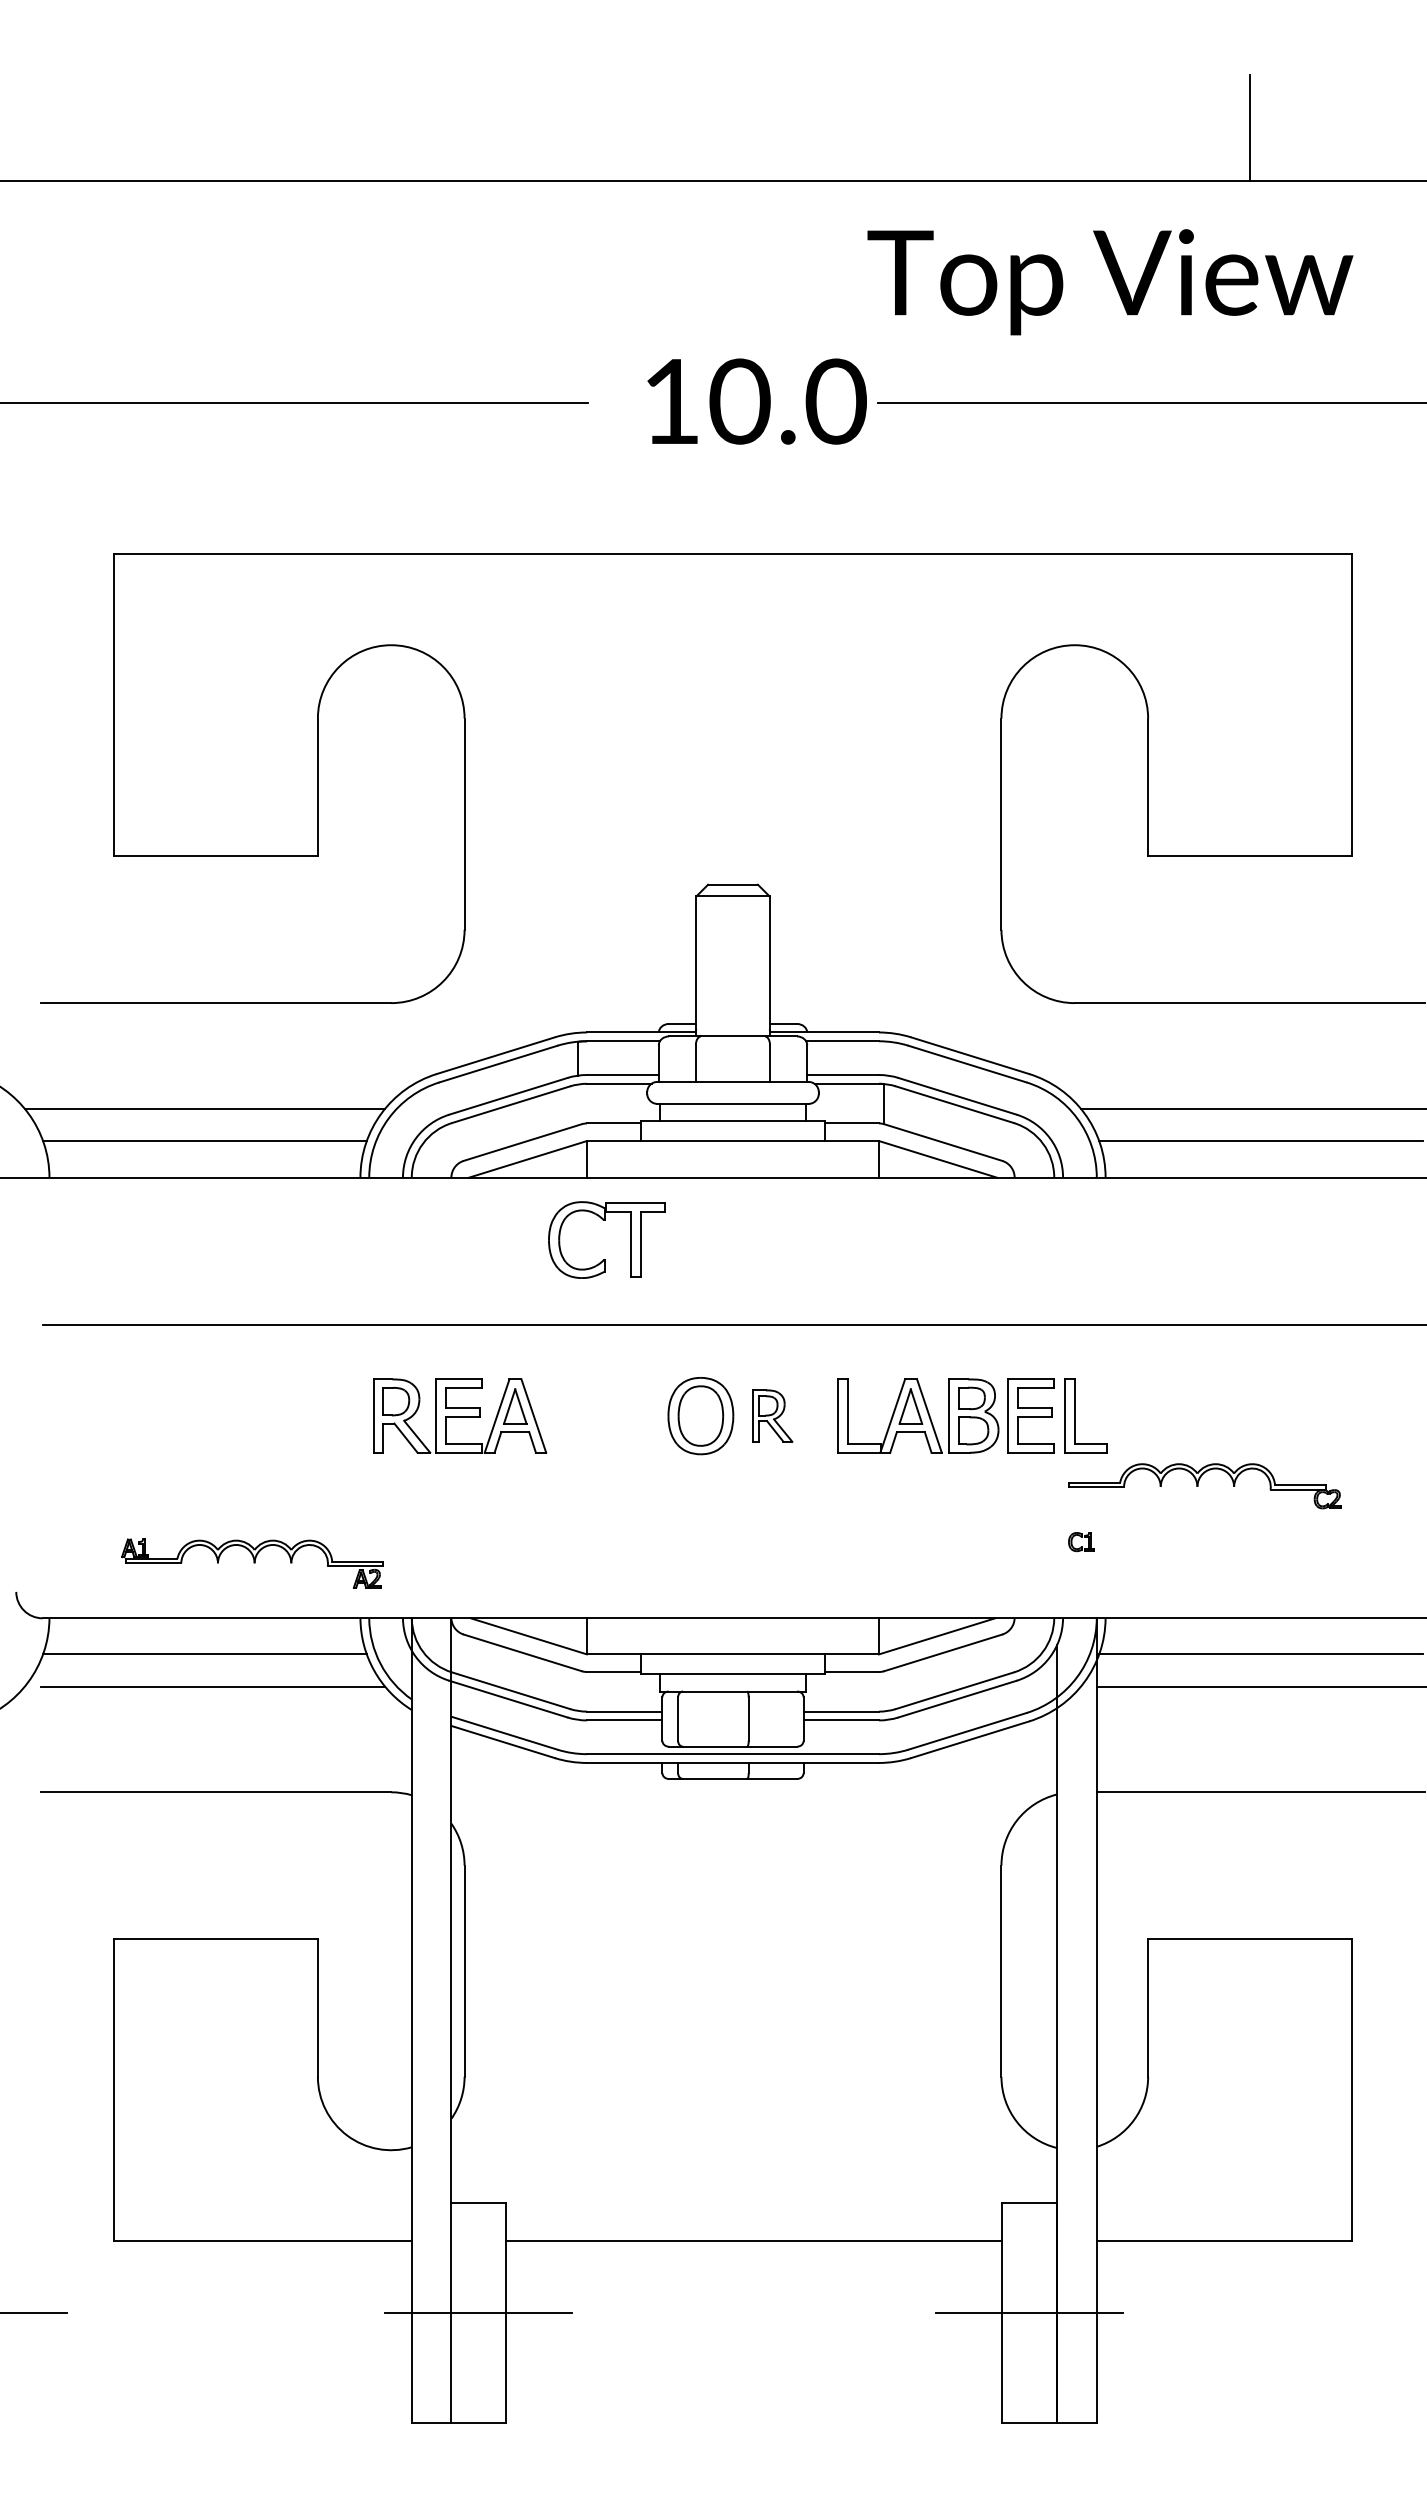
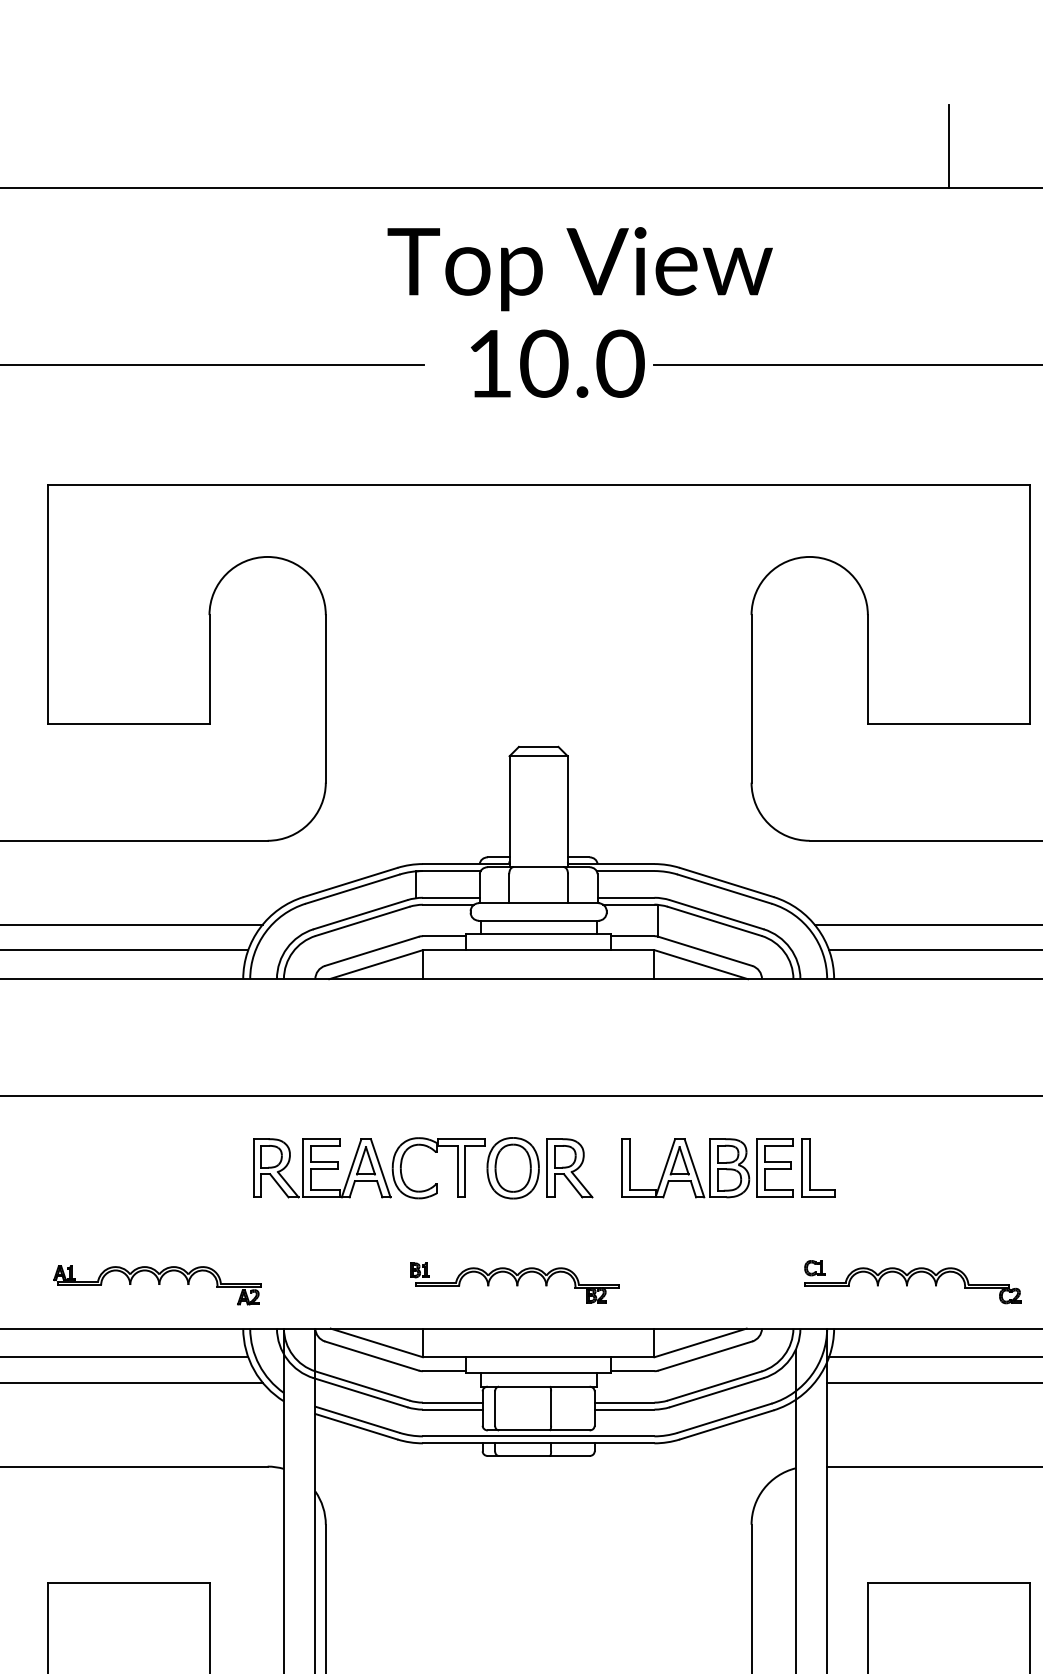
text: (1110, 282) -> (580, 269), moved
part: (605, 1220) -> (437, 1152), moved
part: (772, 1415) -> (569, 1167), size x1.43
part: (1204, 1486) -> (912, 1285), moved
part: (702, 1560) -> (514, 1282), added

